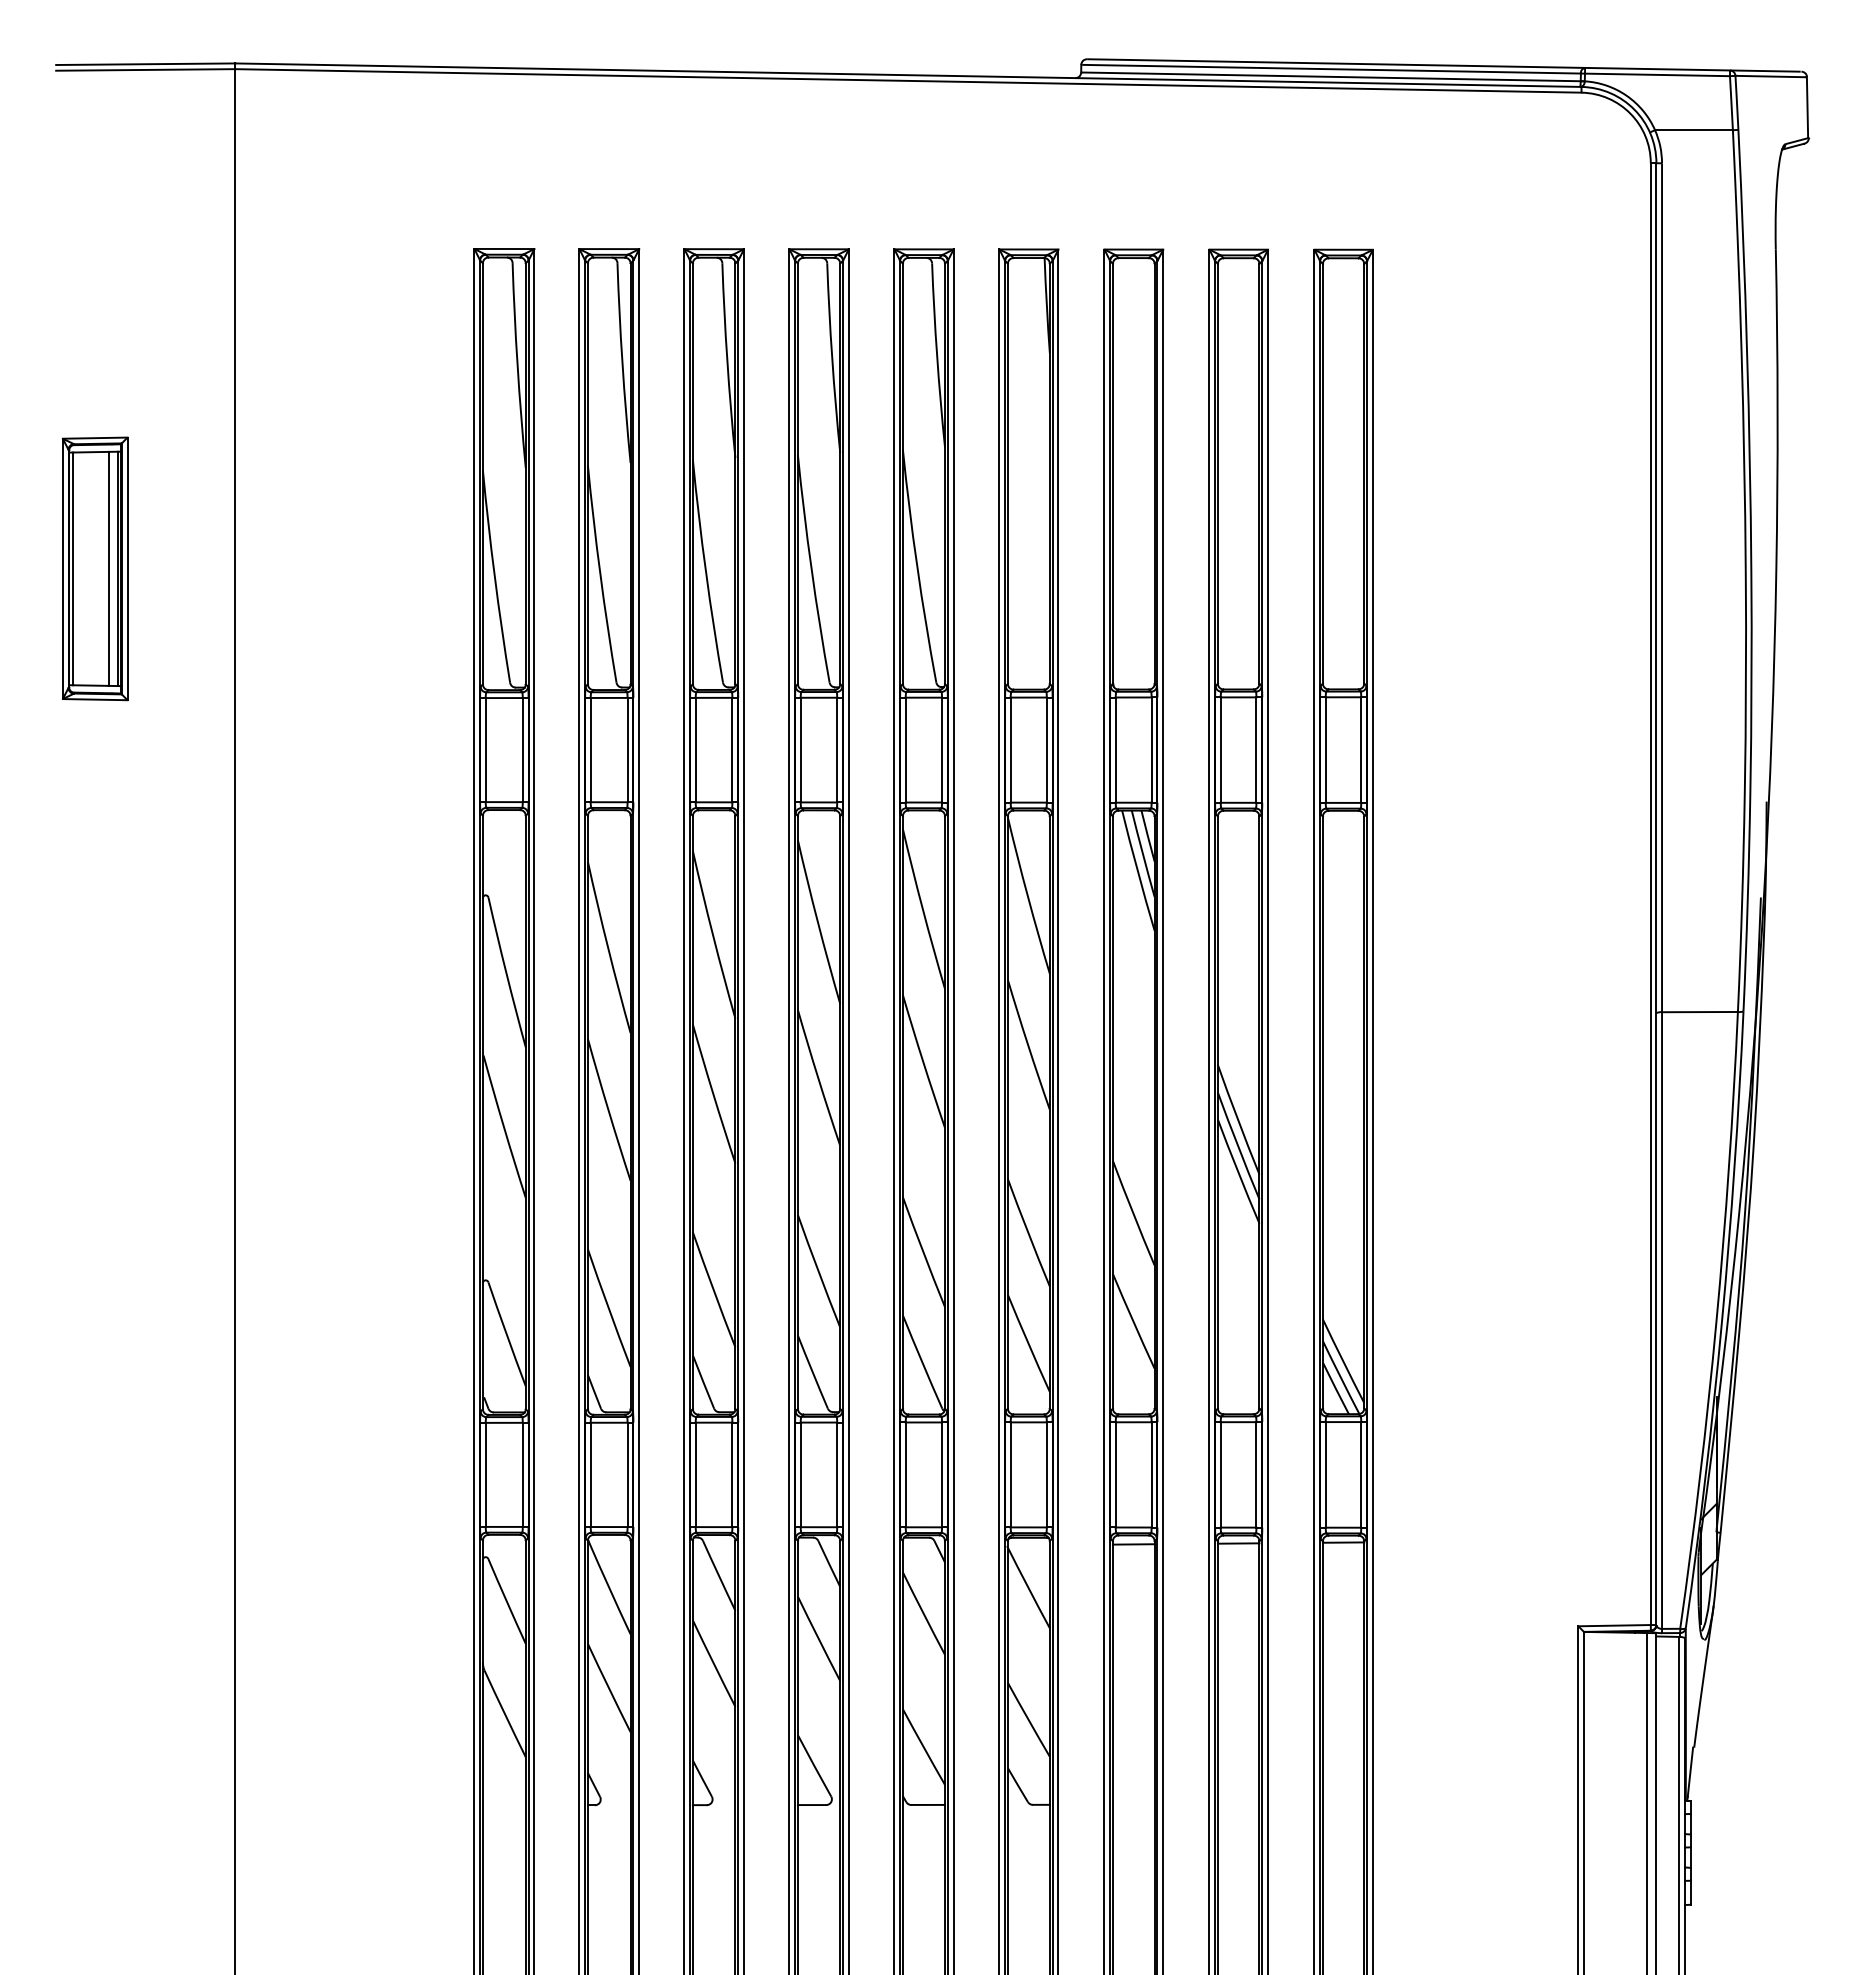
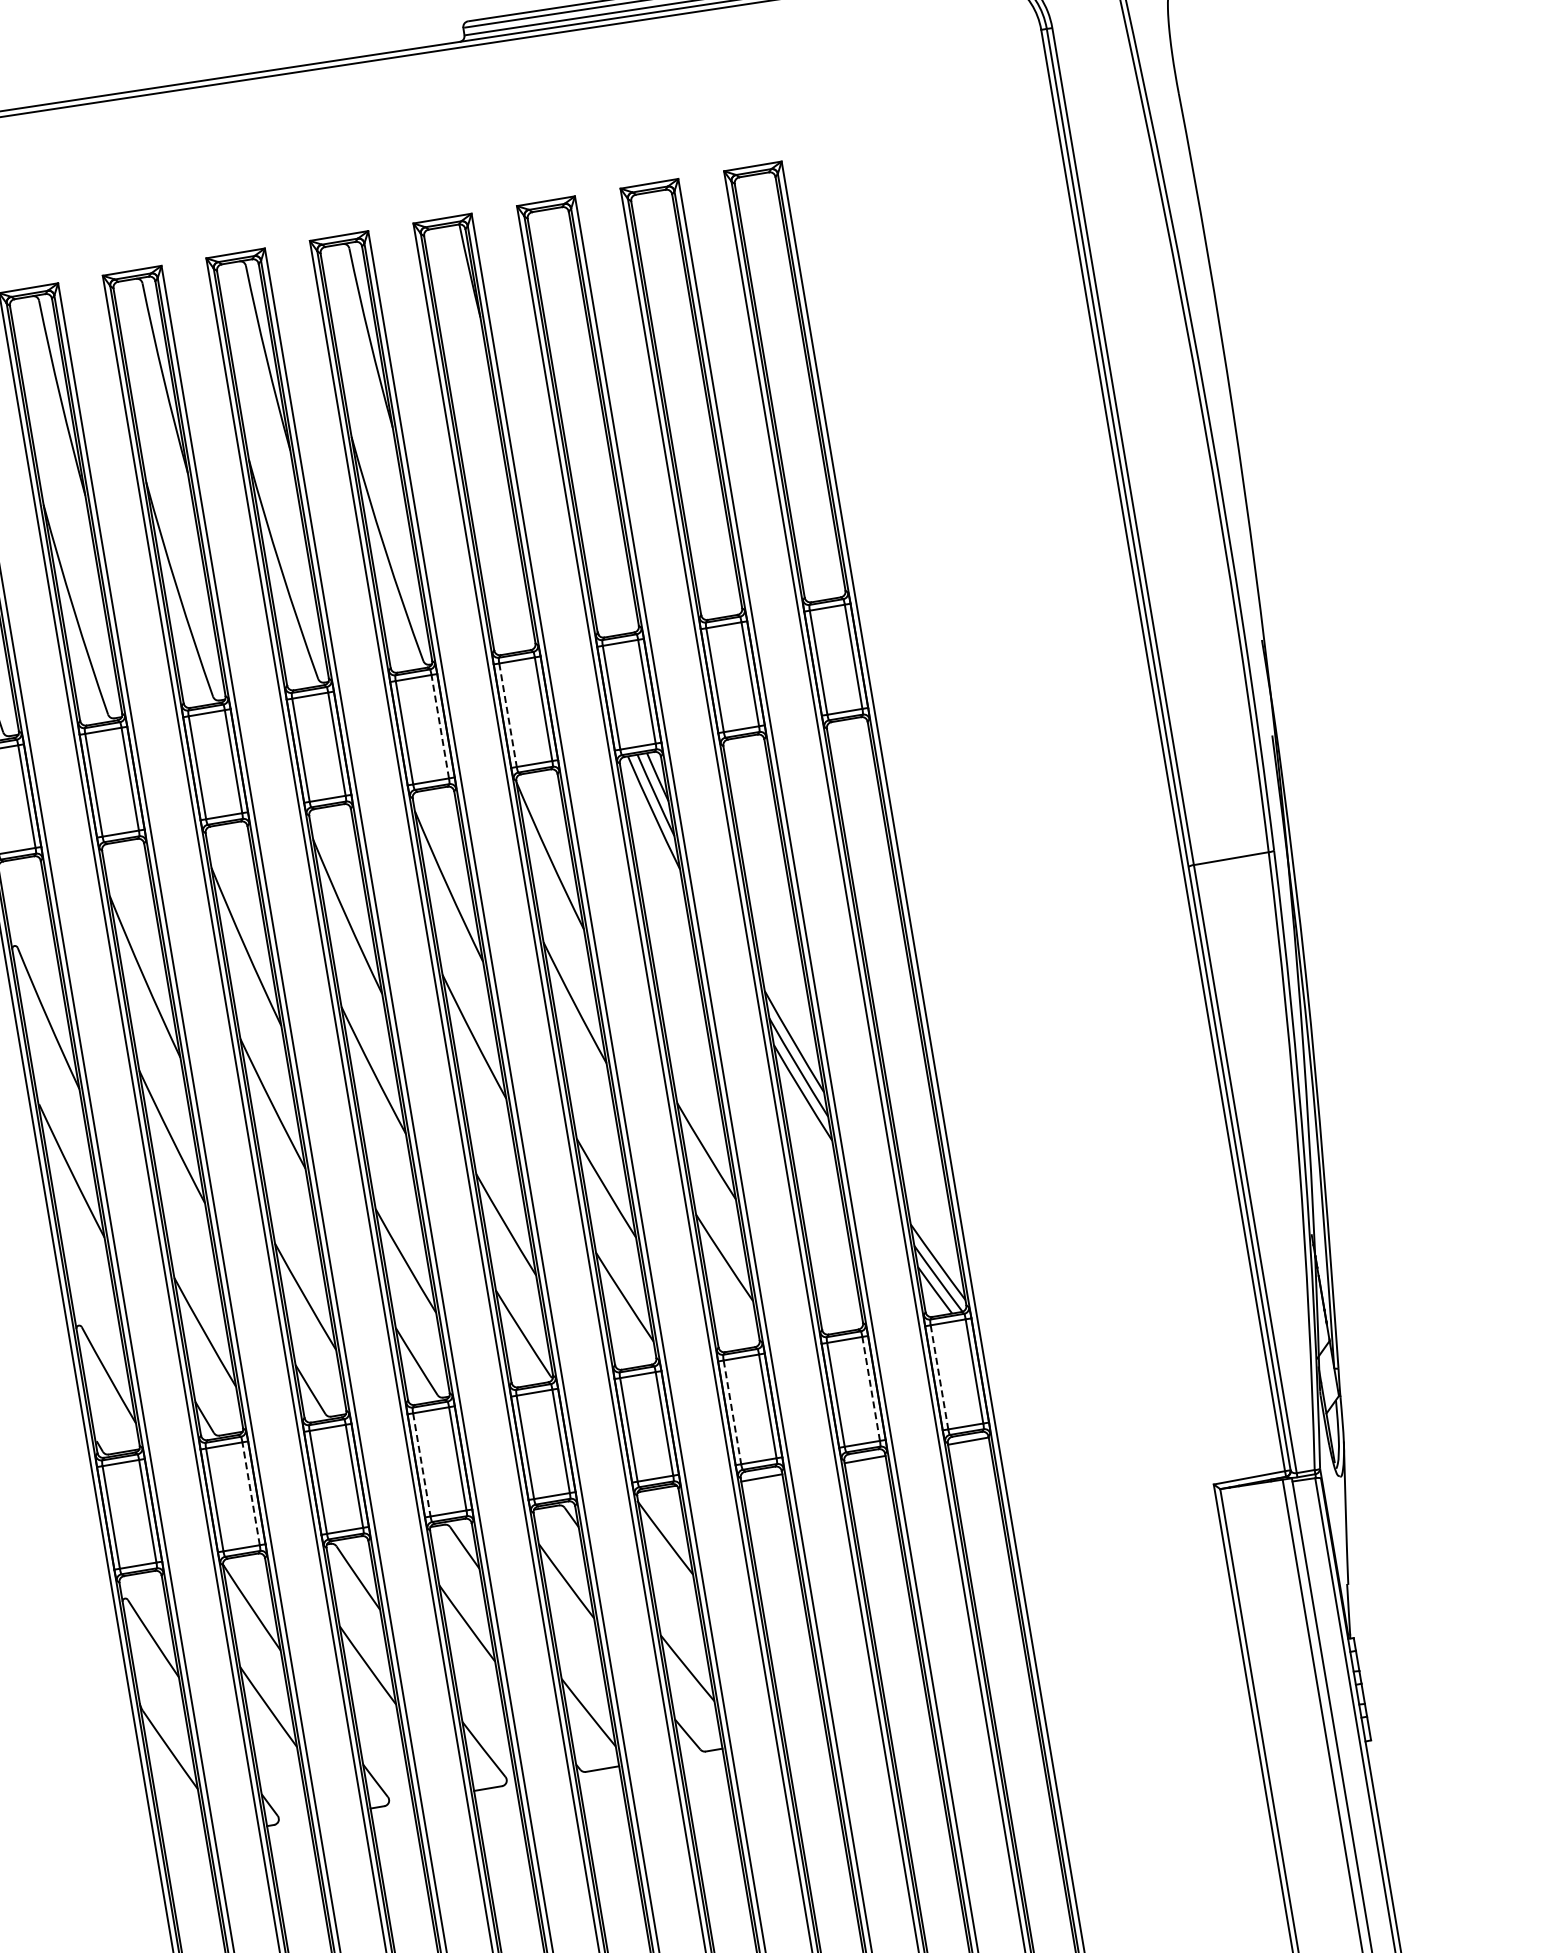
line: (942, 749) -> (440, 726), solid -> dashed
line: (1010, 750) -> (507, 715), solid -> dashed
line: (627, 1474) -> (250, 1493), solid -> dashed
line: (1115, 1474) -> (732, 1412), solid -> dashed
line: (1256, 1474) -> (871, 1388), solid -> dashed
line: (1325, 1474) -> (939, 1377), solid -> dashed
line: (800, 1475) -> (421, 1465), solid -> dashed

